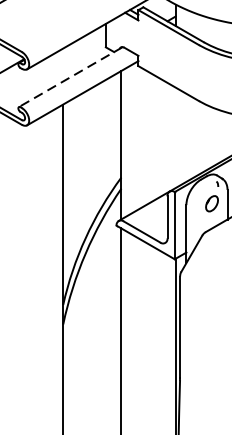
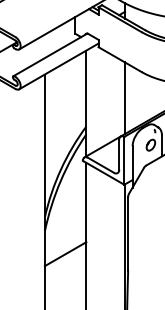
line: (71, 76) -> (50, 54), dashed -> solid
line: (176, 138) -> (125, 98), added
line: (92, 357) -> (65, 254), added

